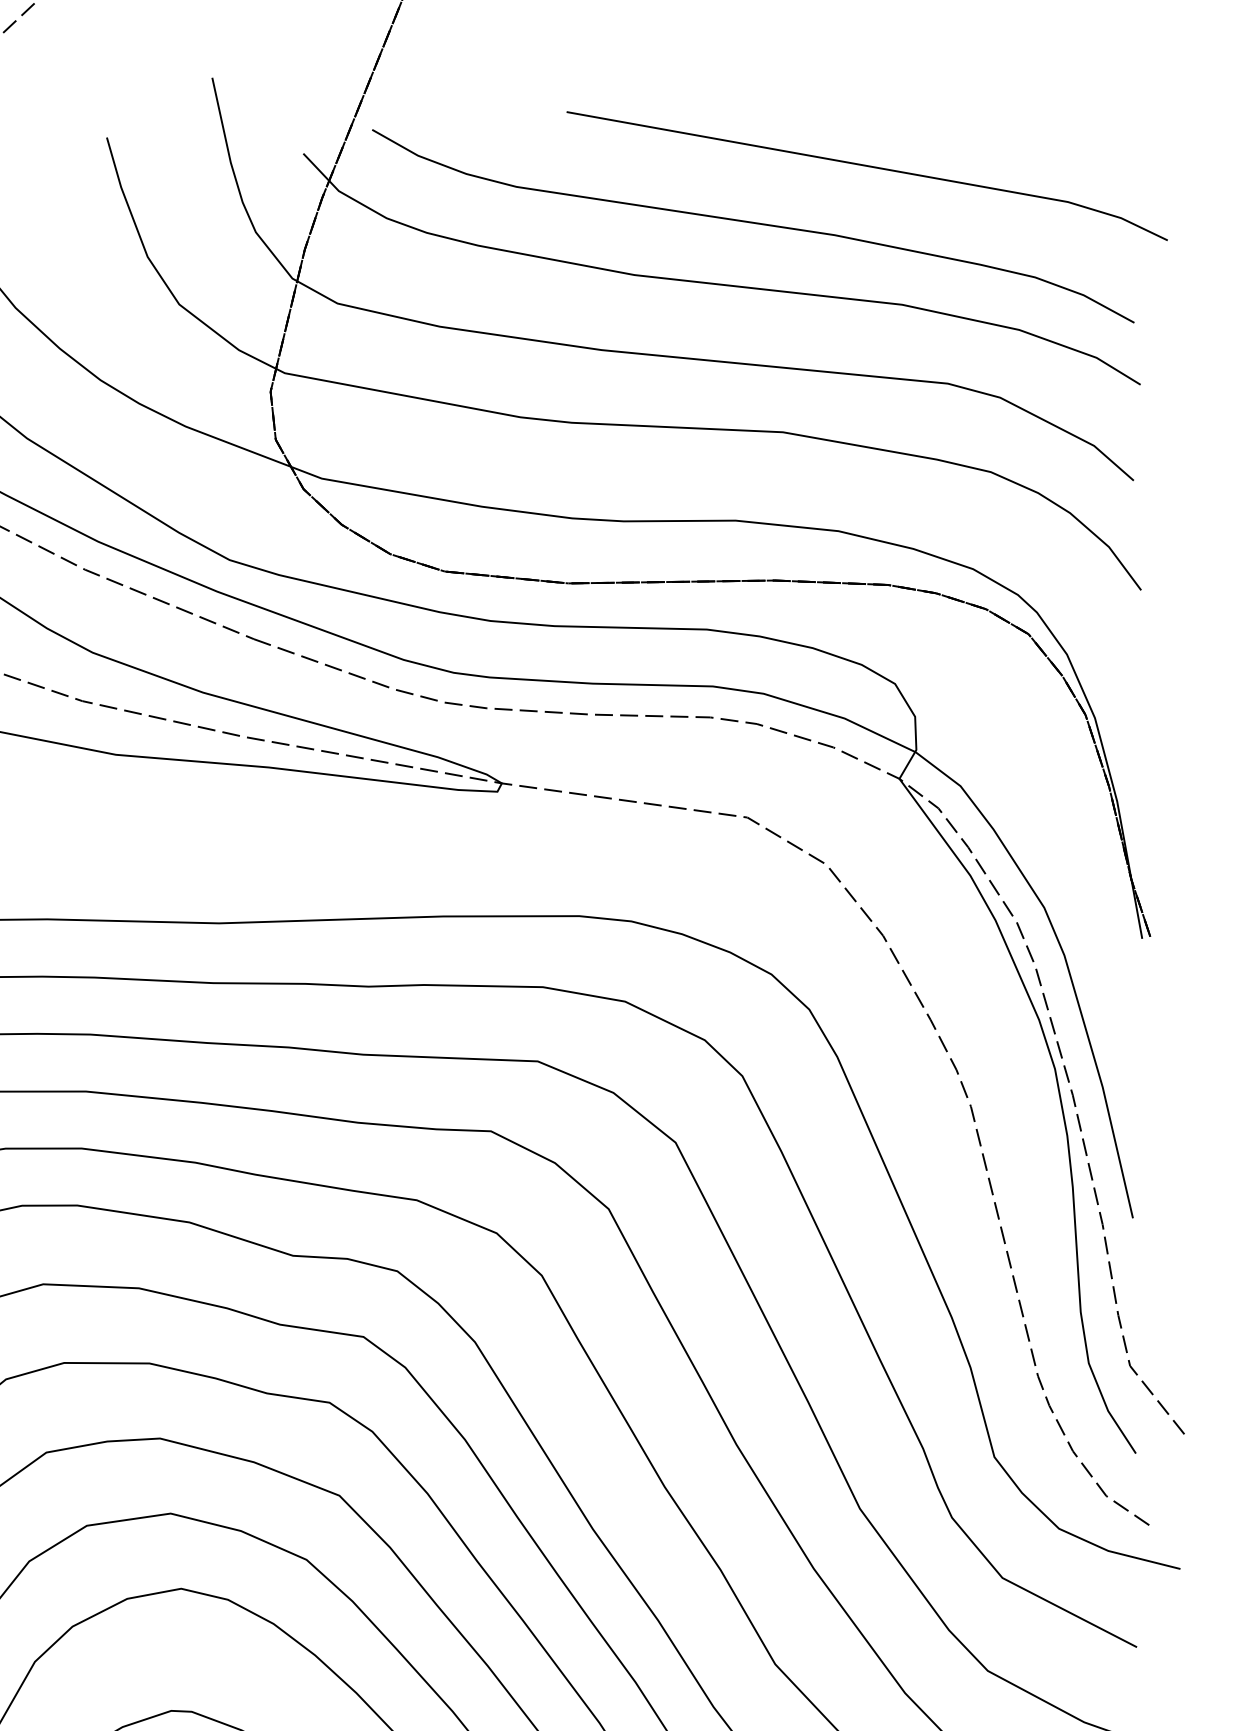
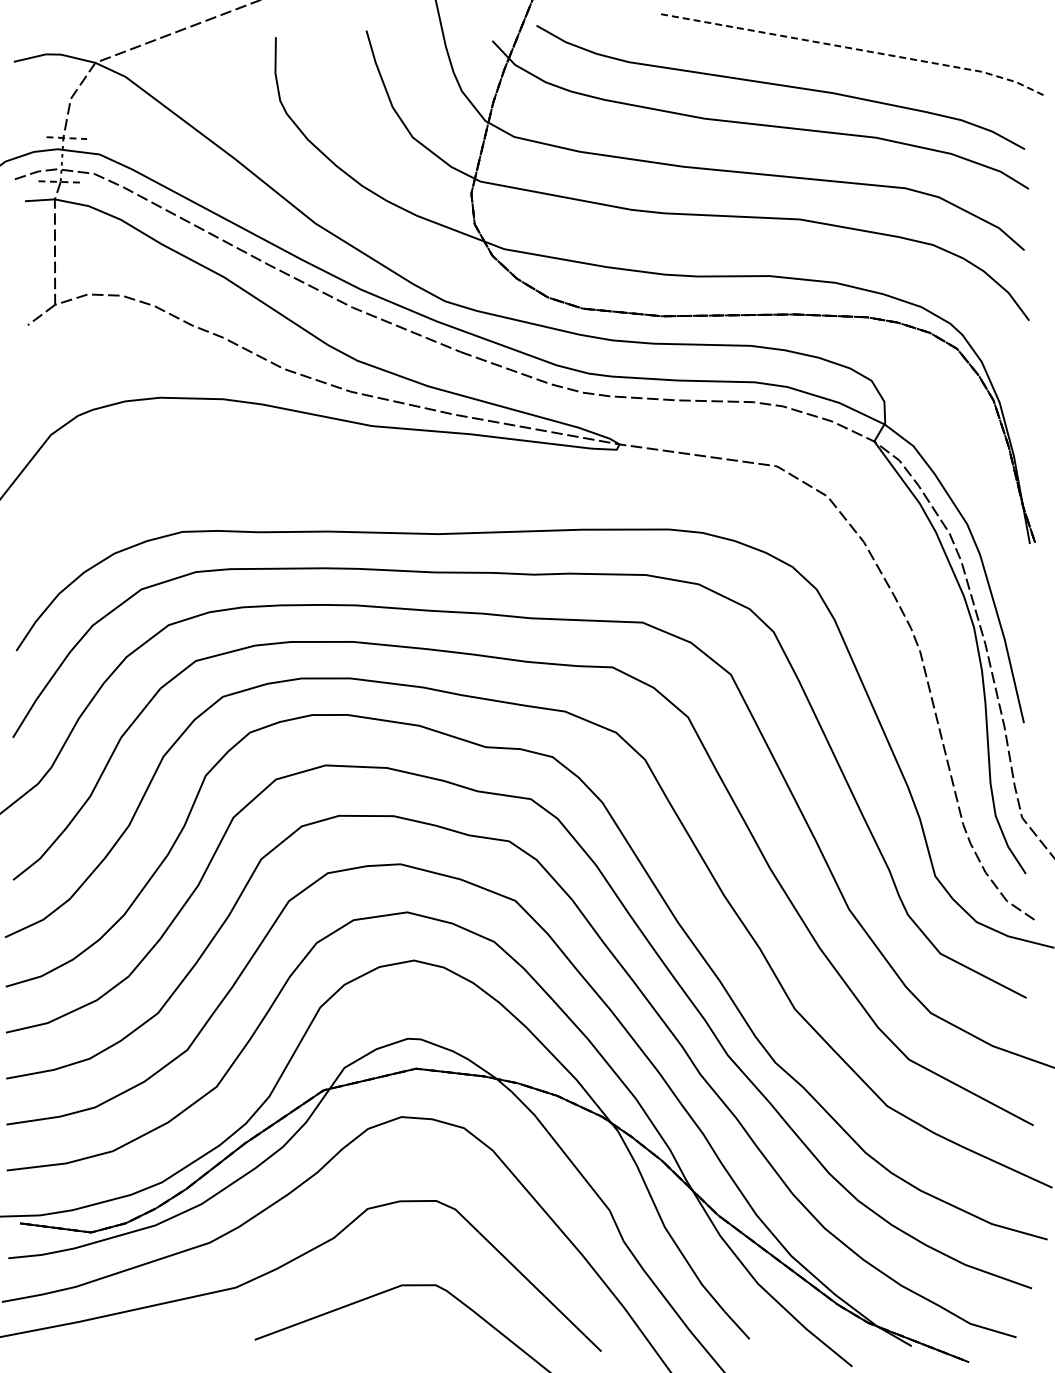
line: (873, 167) -> (857, 49), solid -> dashed

